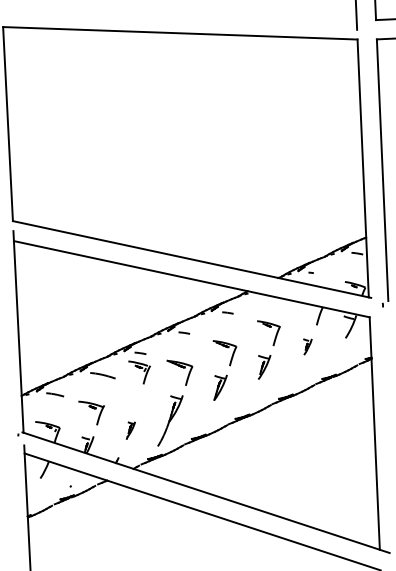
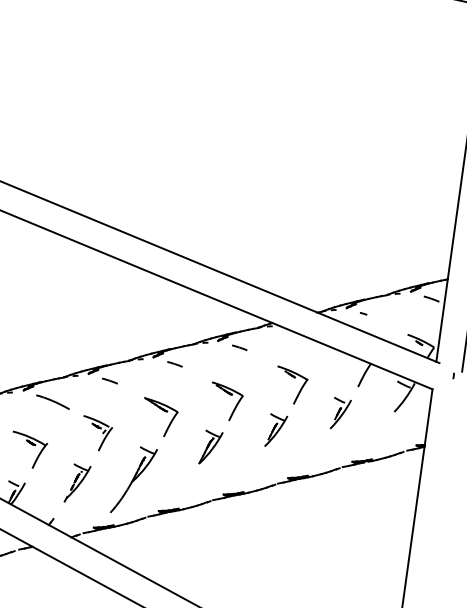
part: (307, 346) -> (340, 413), size x1.43
part: (139, 372) -> (96, 433), moved
part: (130, 430) -> (76, 484), size x1.67

